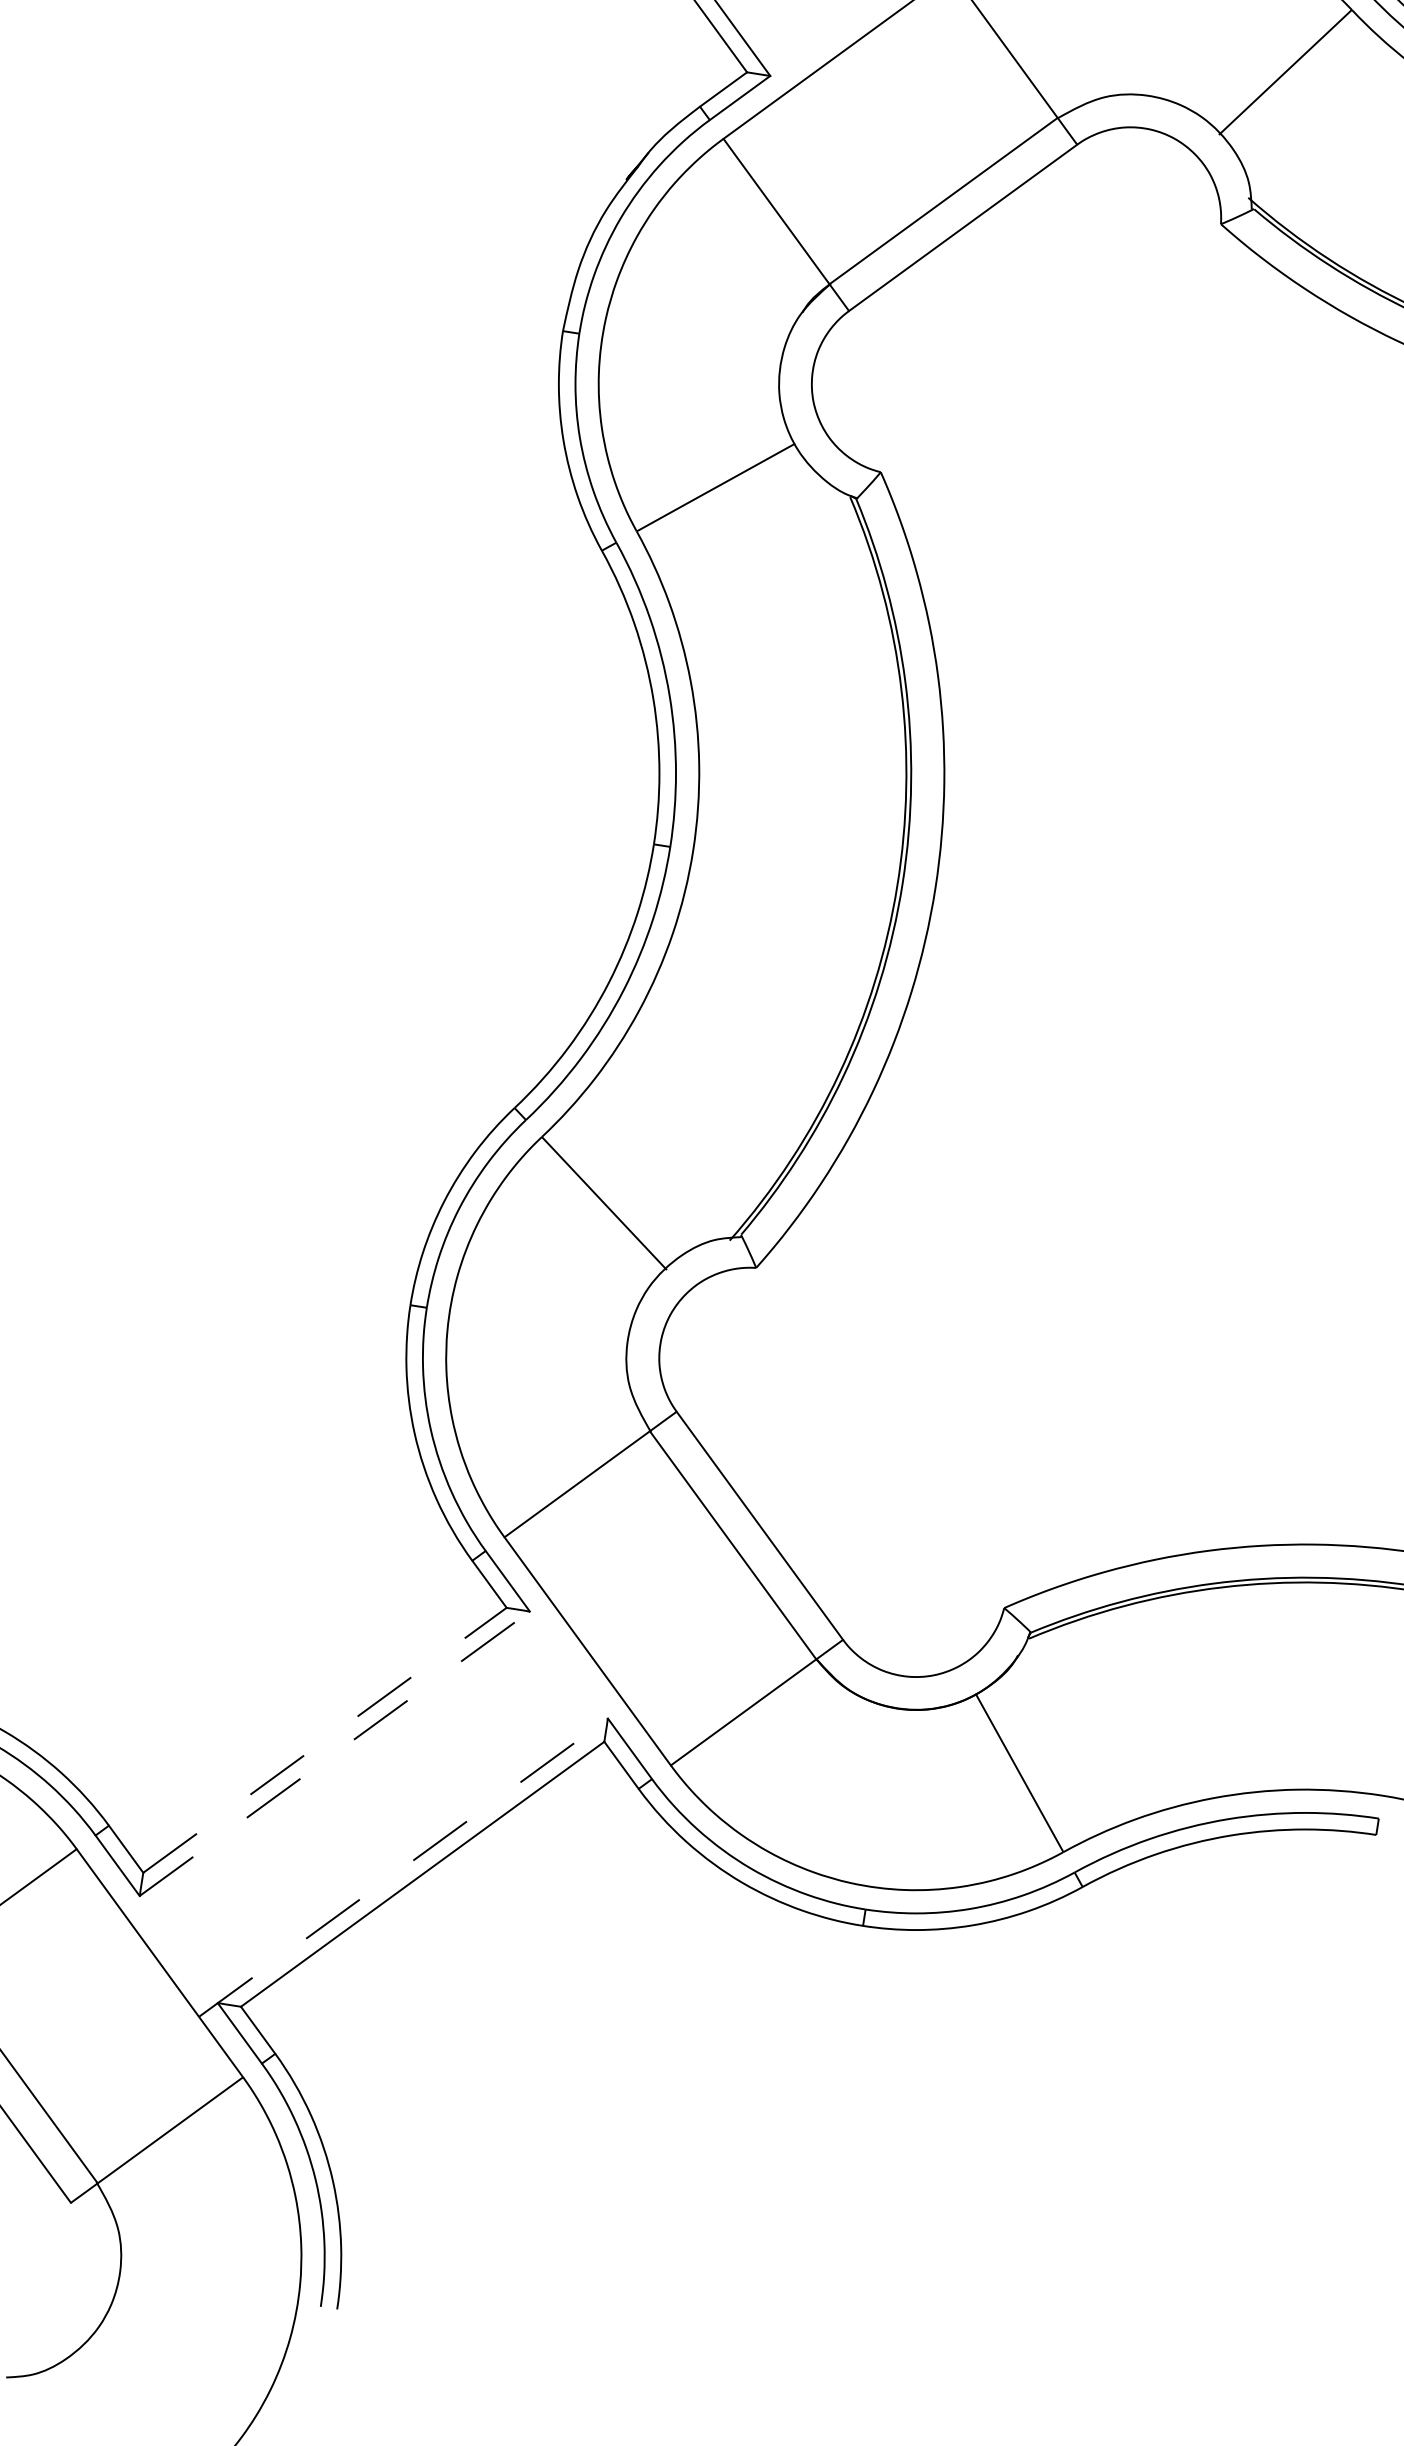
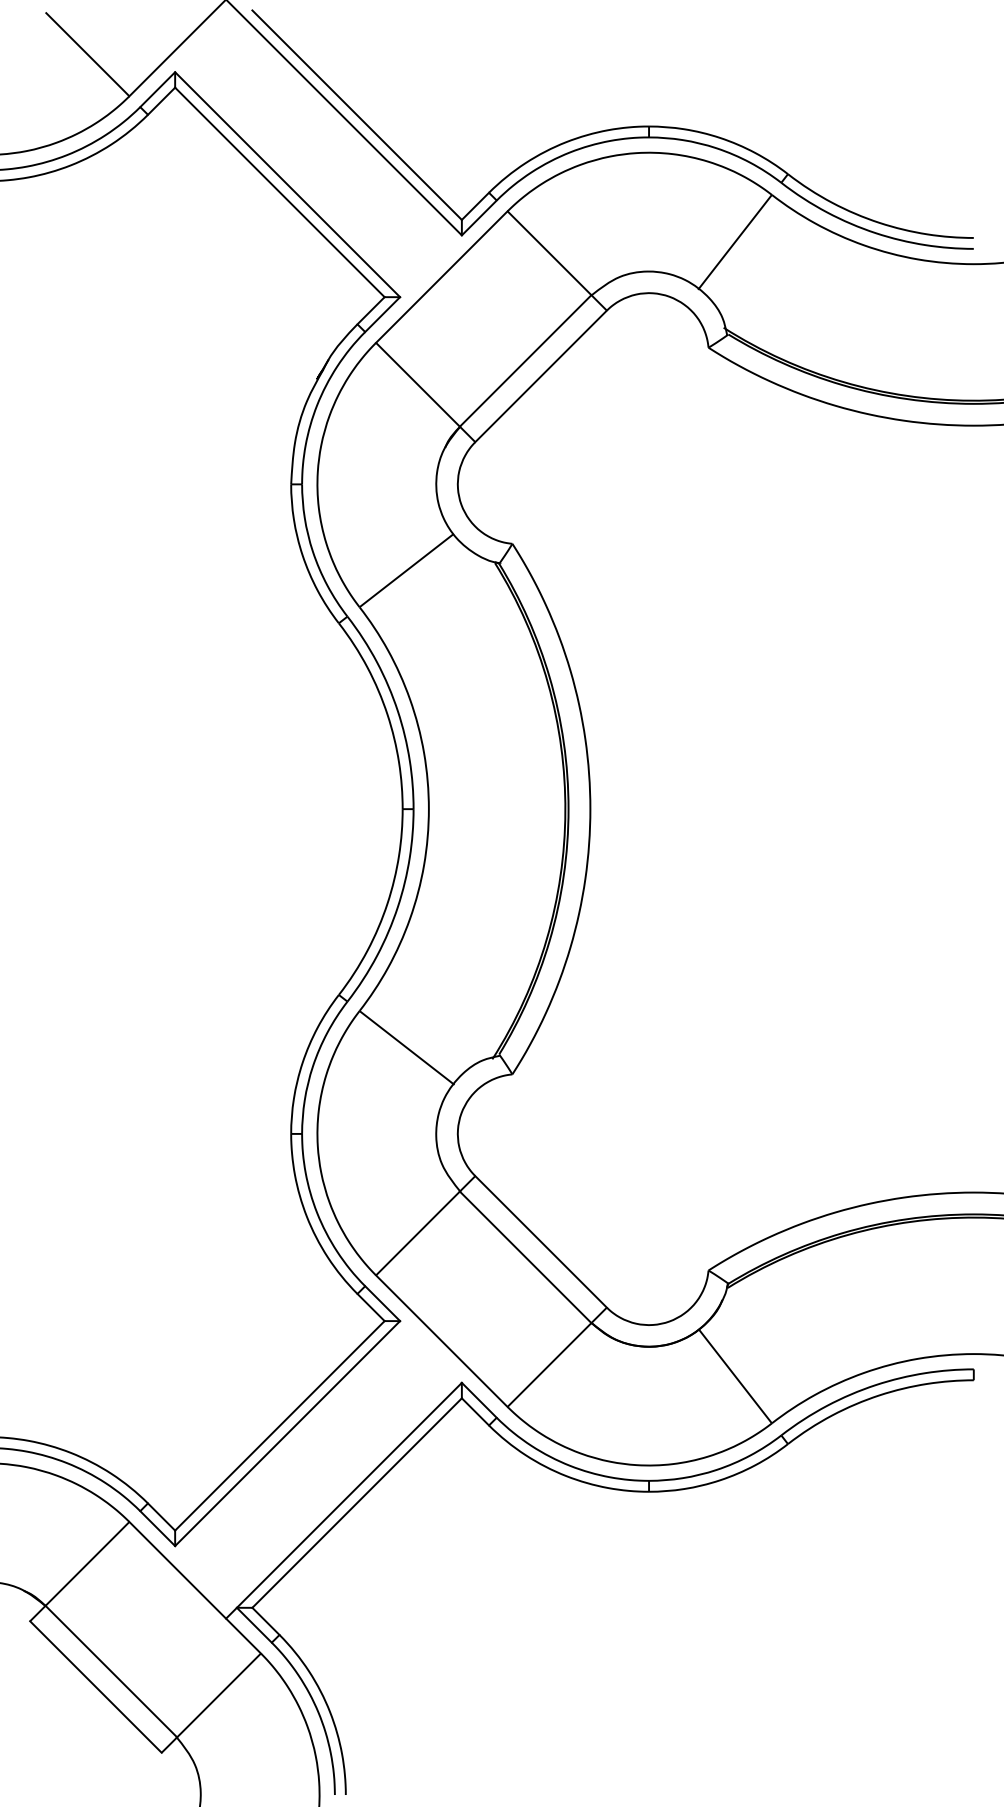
line: (325, 1739) -> (280, 1425), dashed -> solid
line: (334, 1753) -> (287, 1433), dashed -> solid
line: (402, 1867) -> (343, 1500), dashed -> solid

